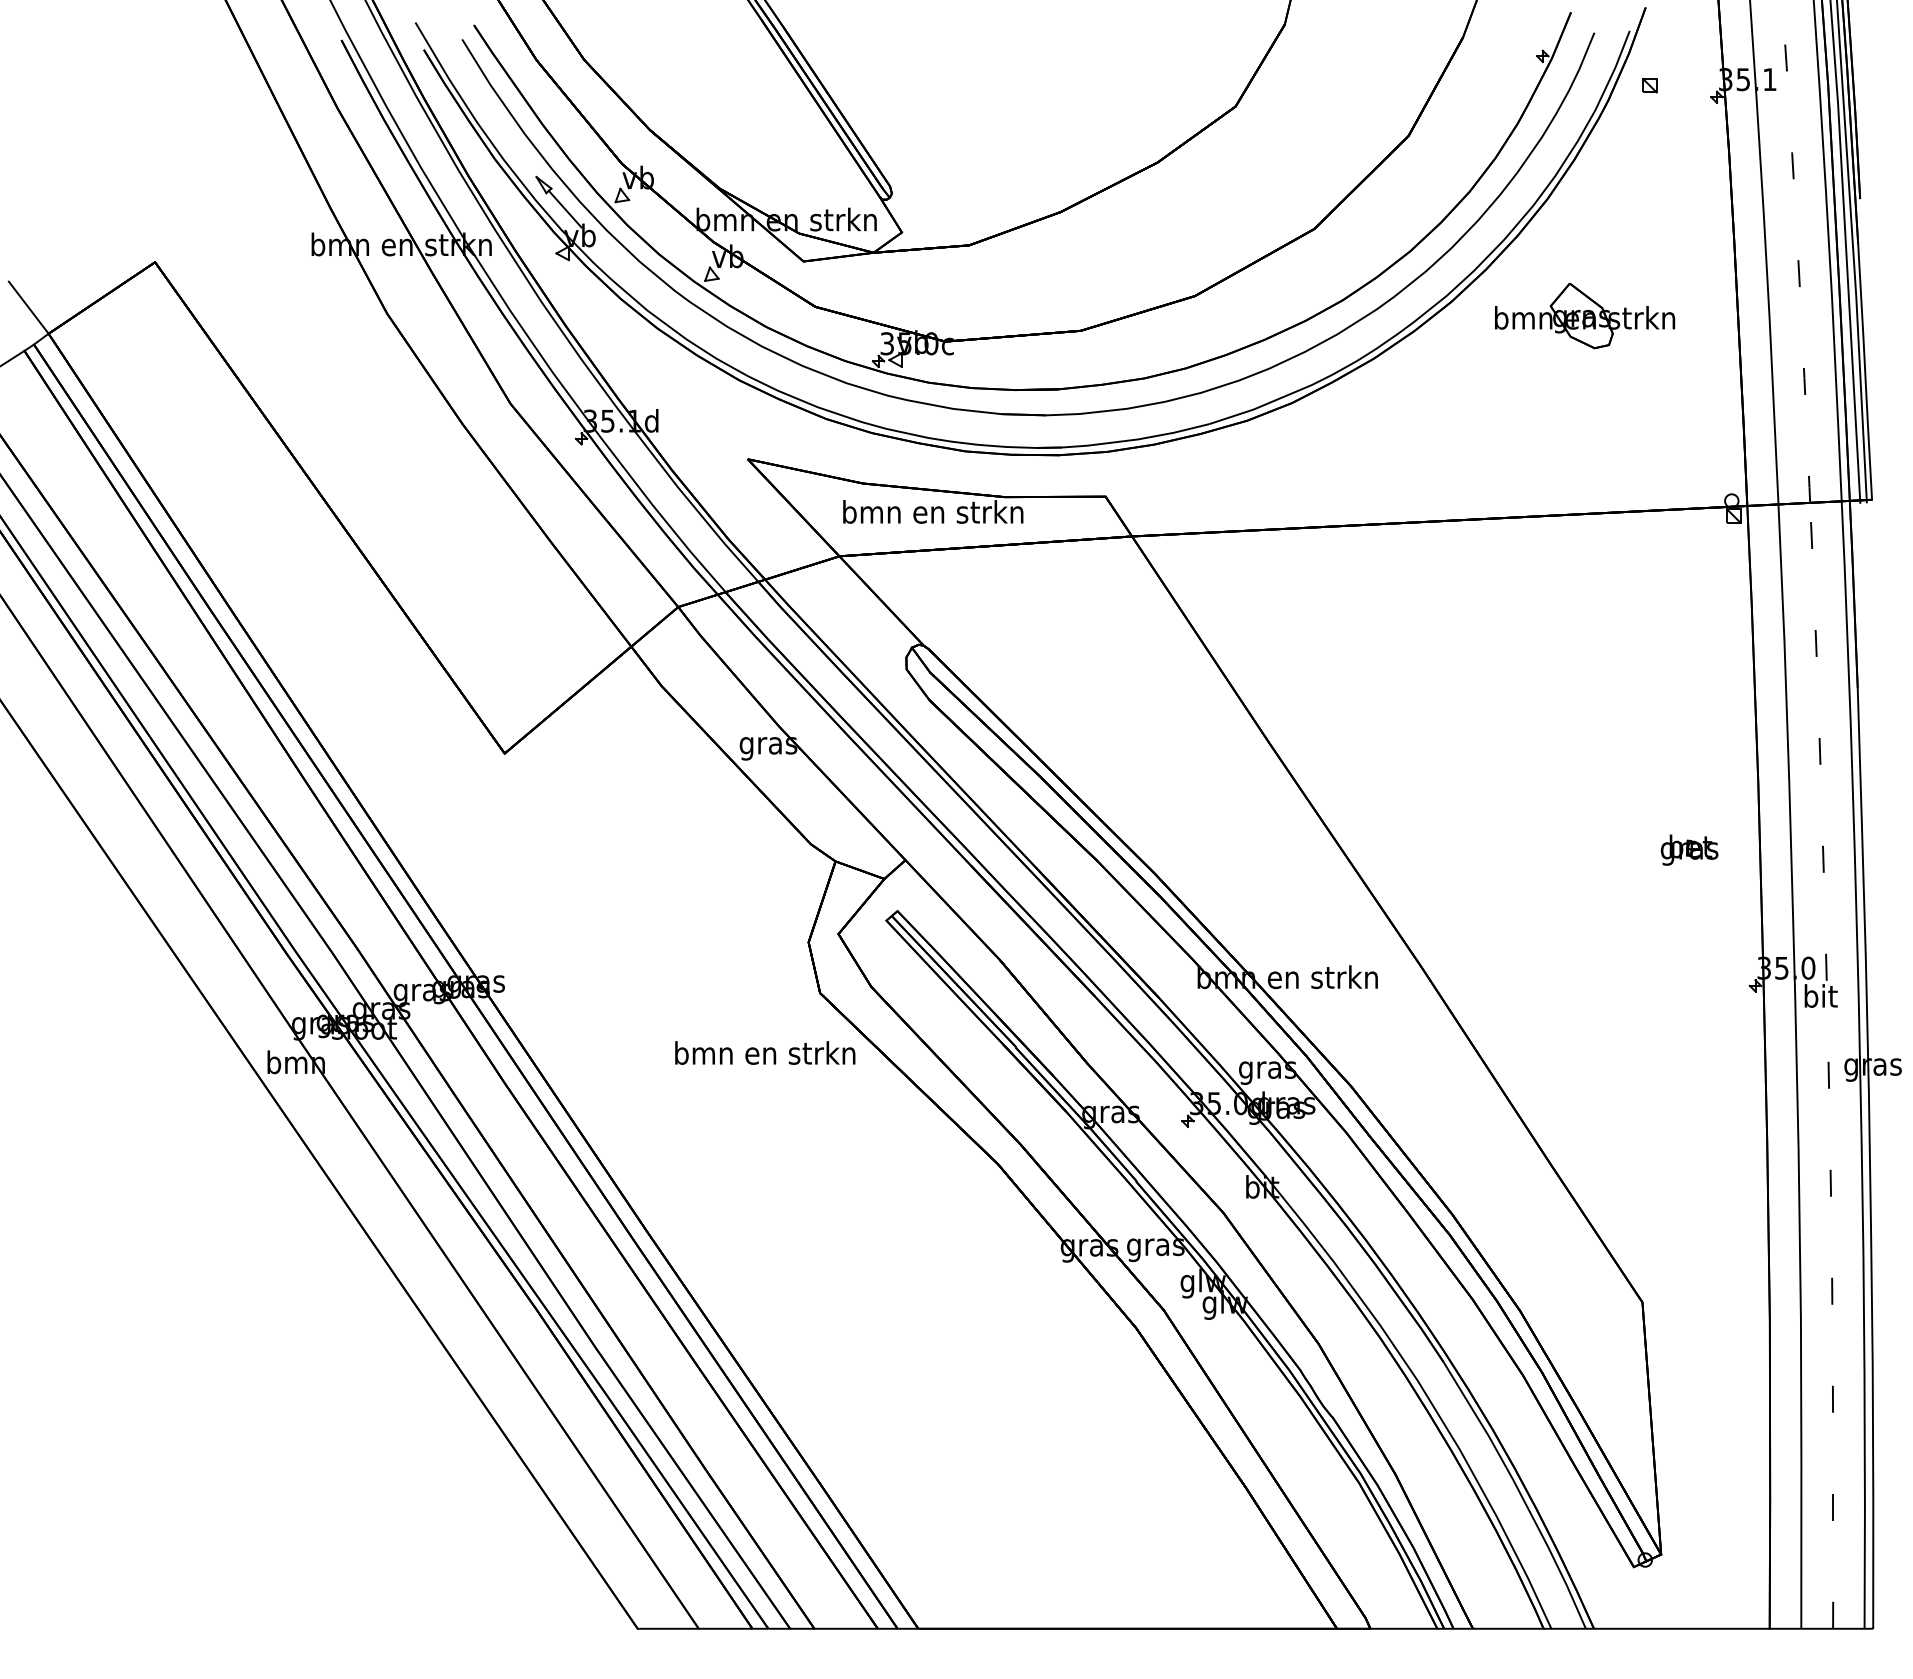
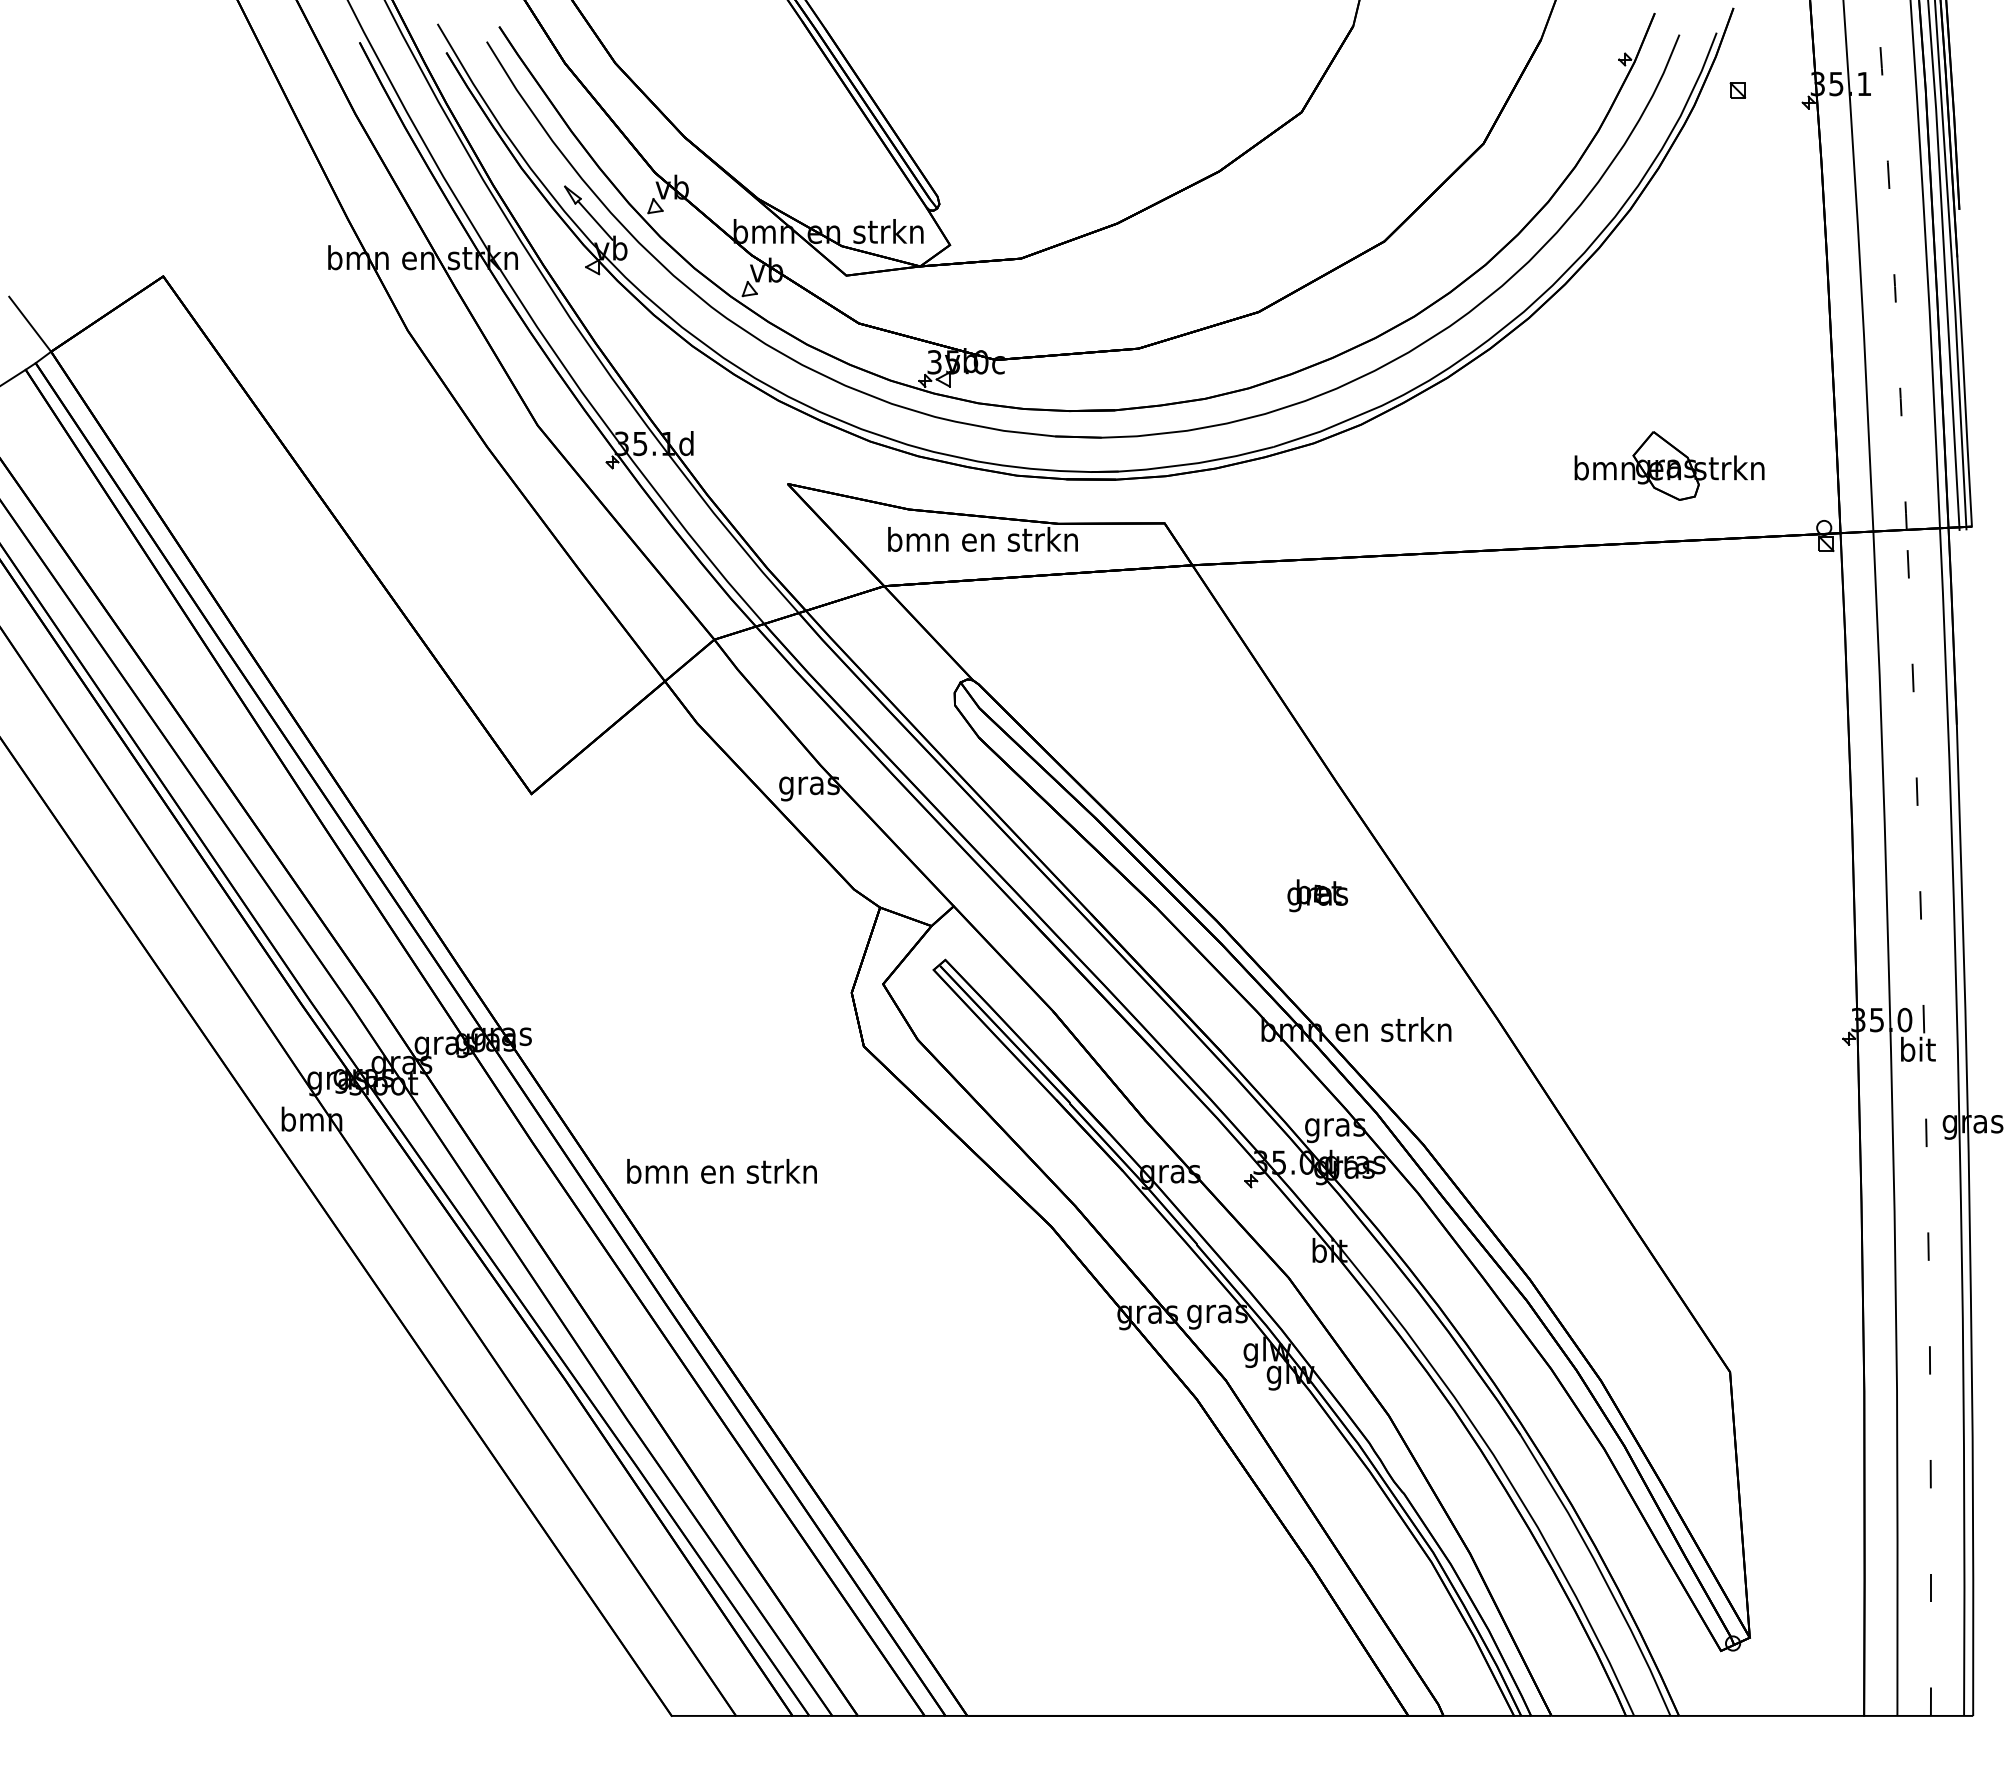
part: (1584, 315) -> (1669, 465), moved
part: (1689, 849) -> (1317, 895), moved
text: (764, 1053) -> (721, 1171), moved

